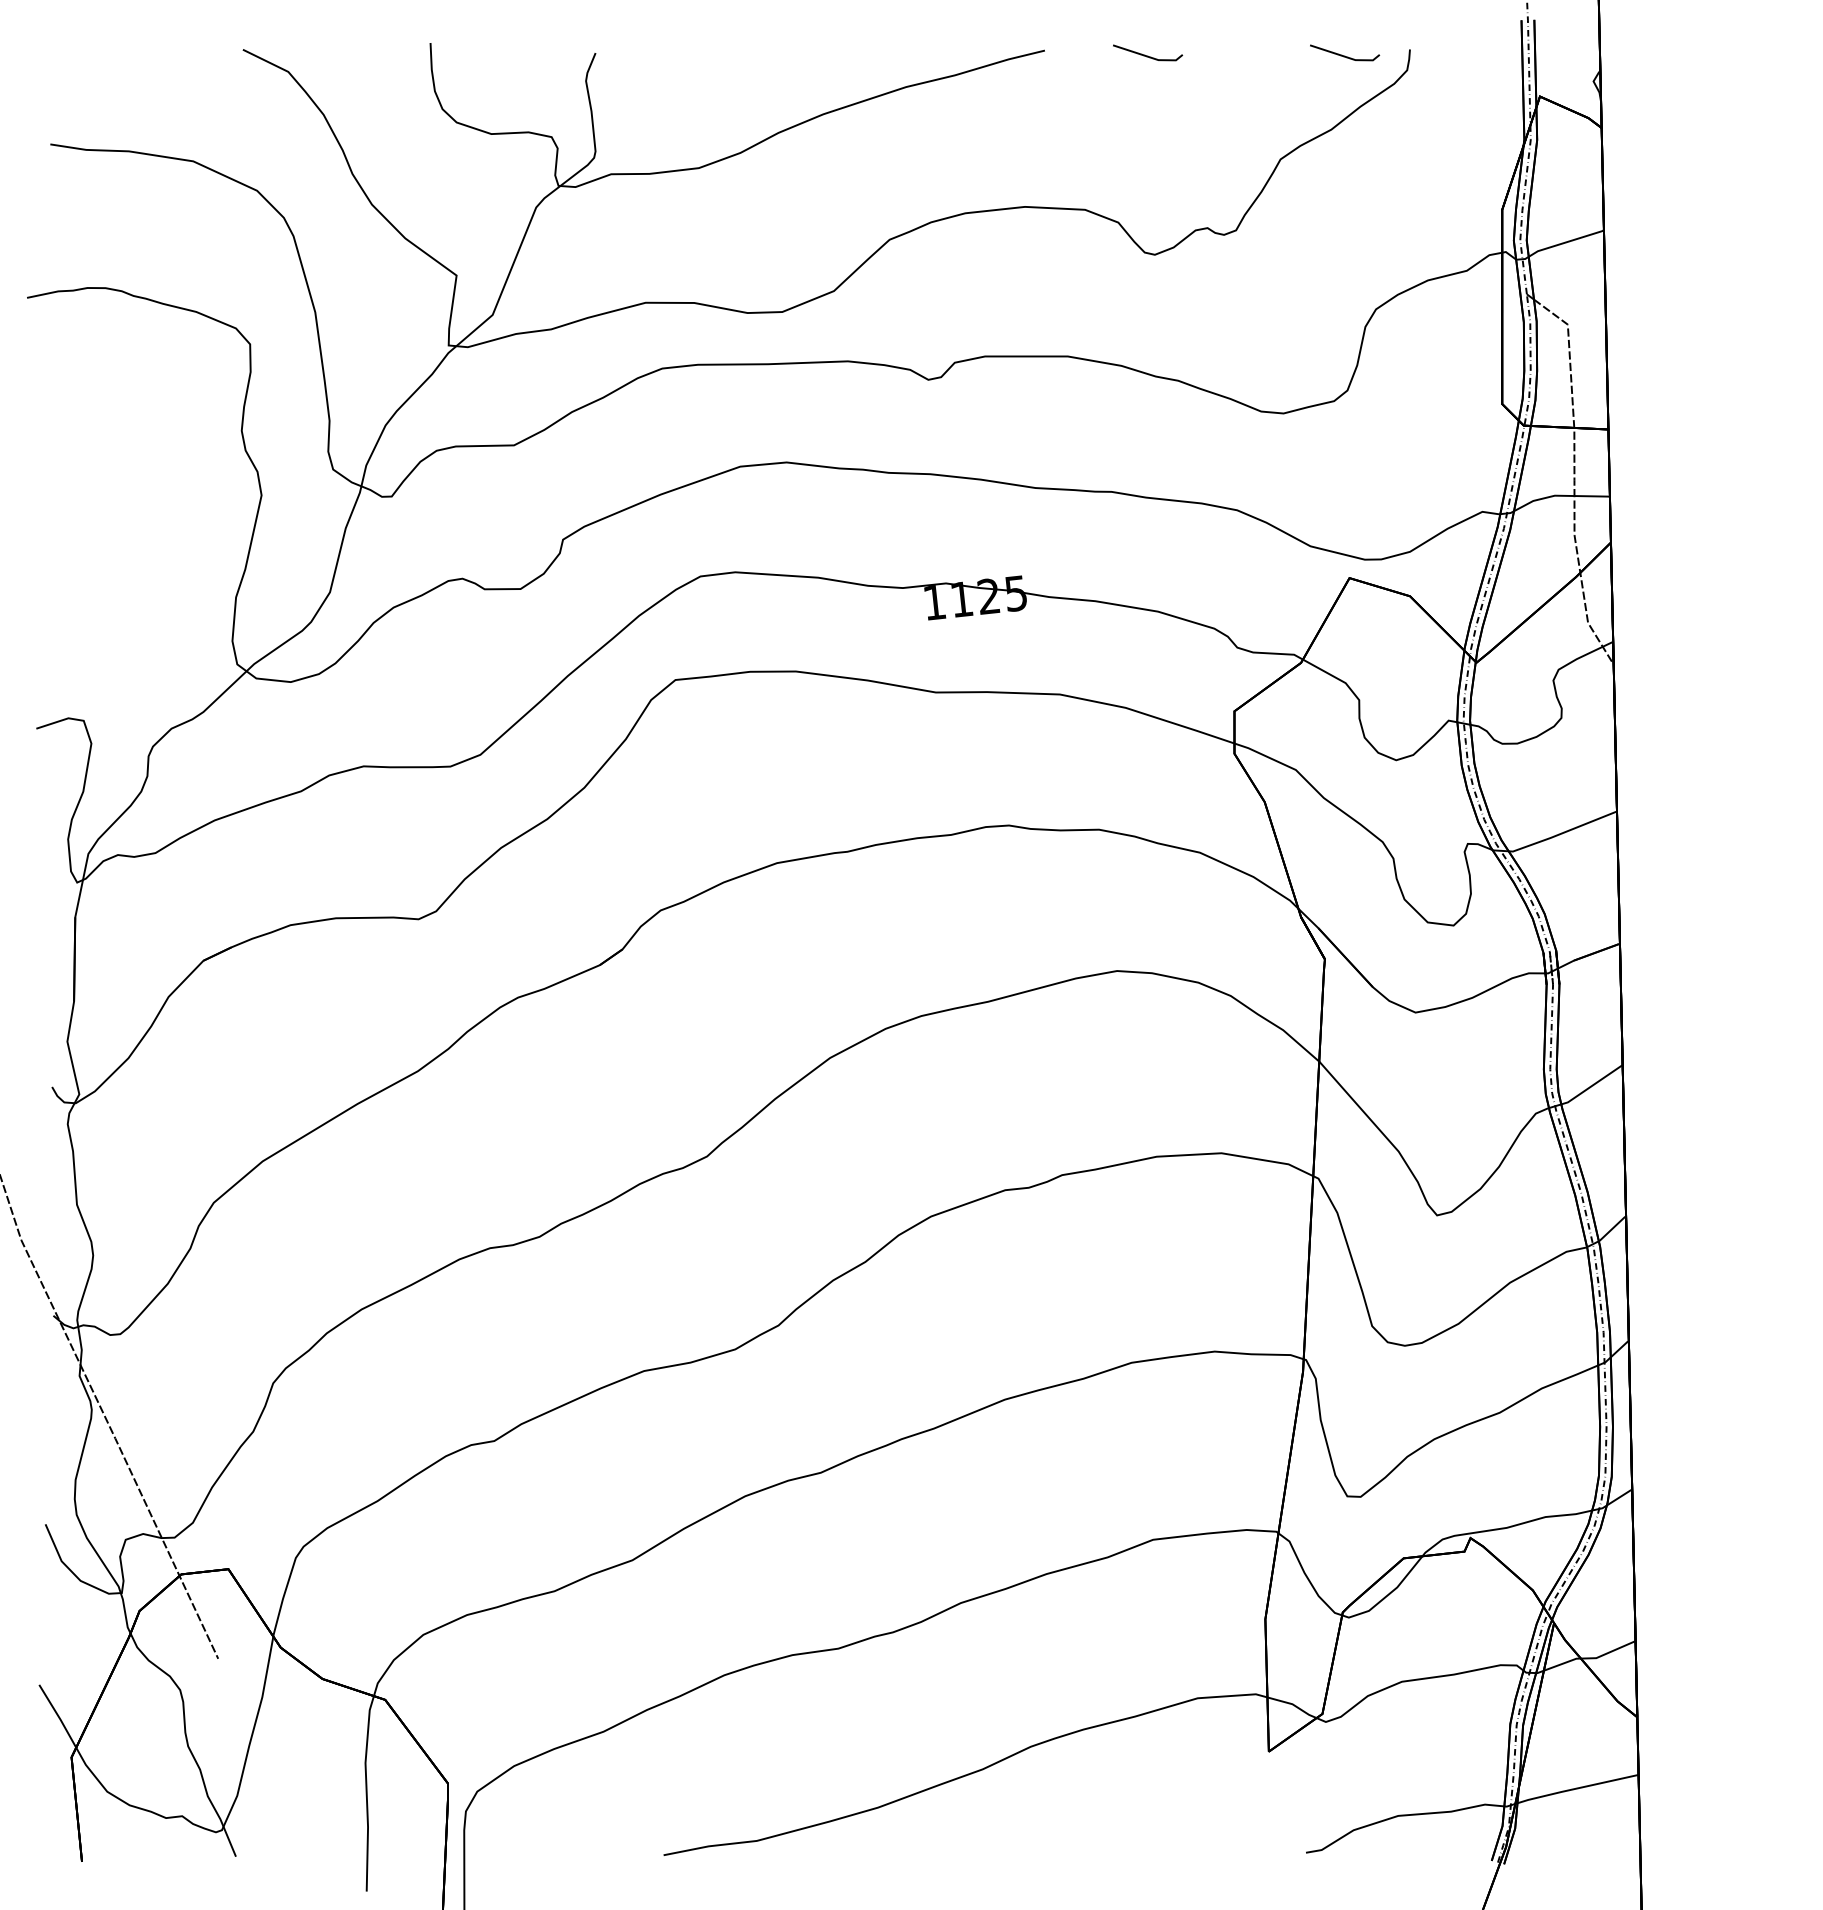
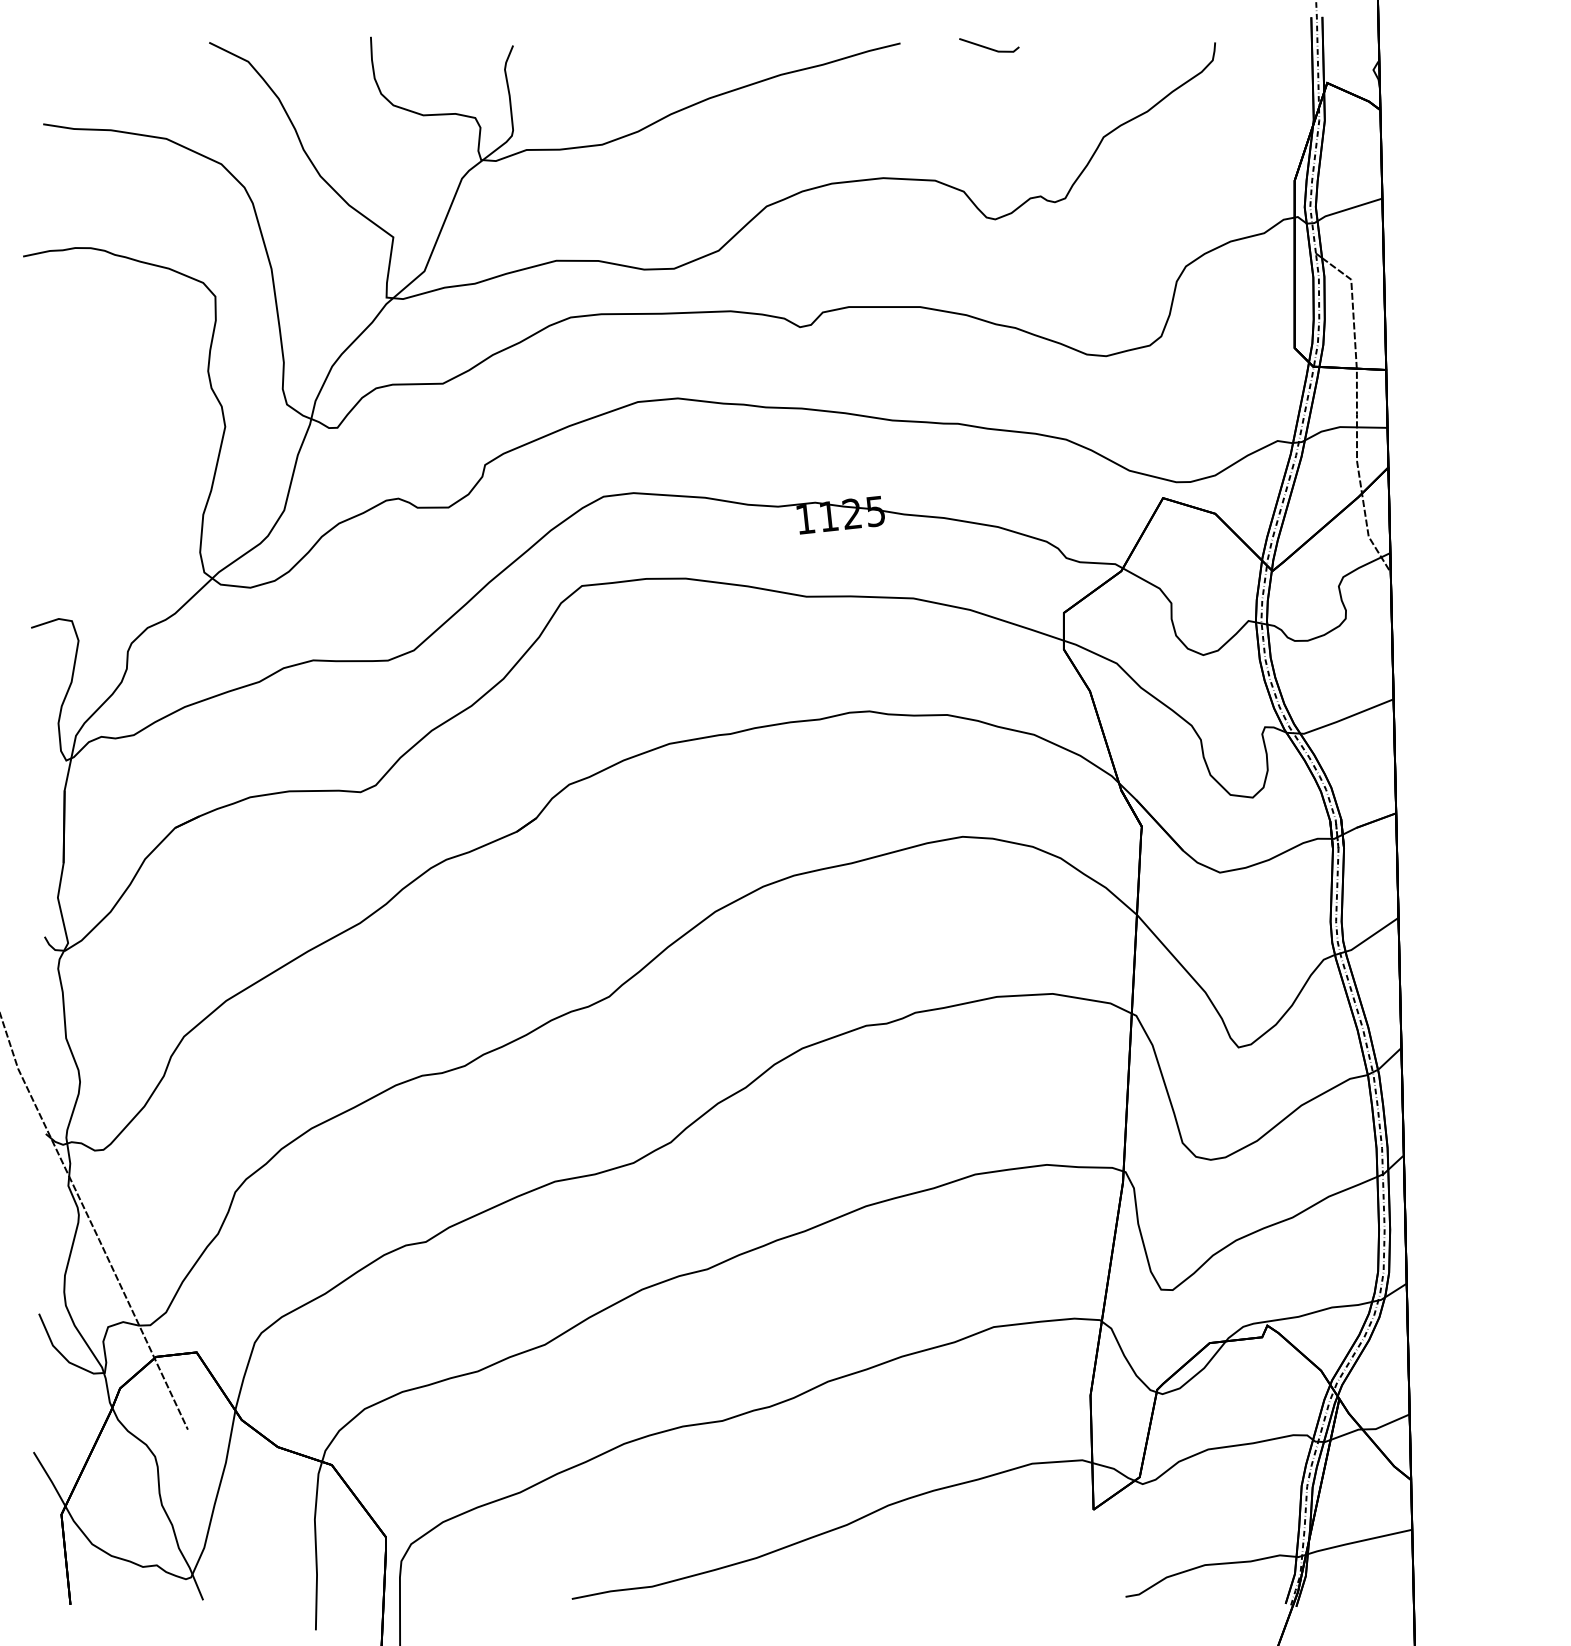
line: (1345, 55) -> (1159, 47), removed

